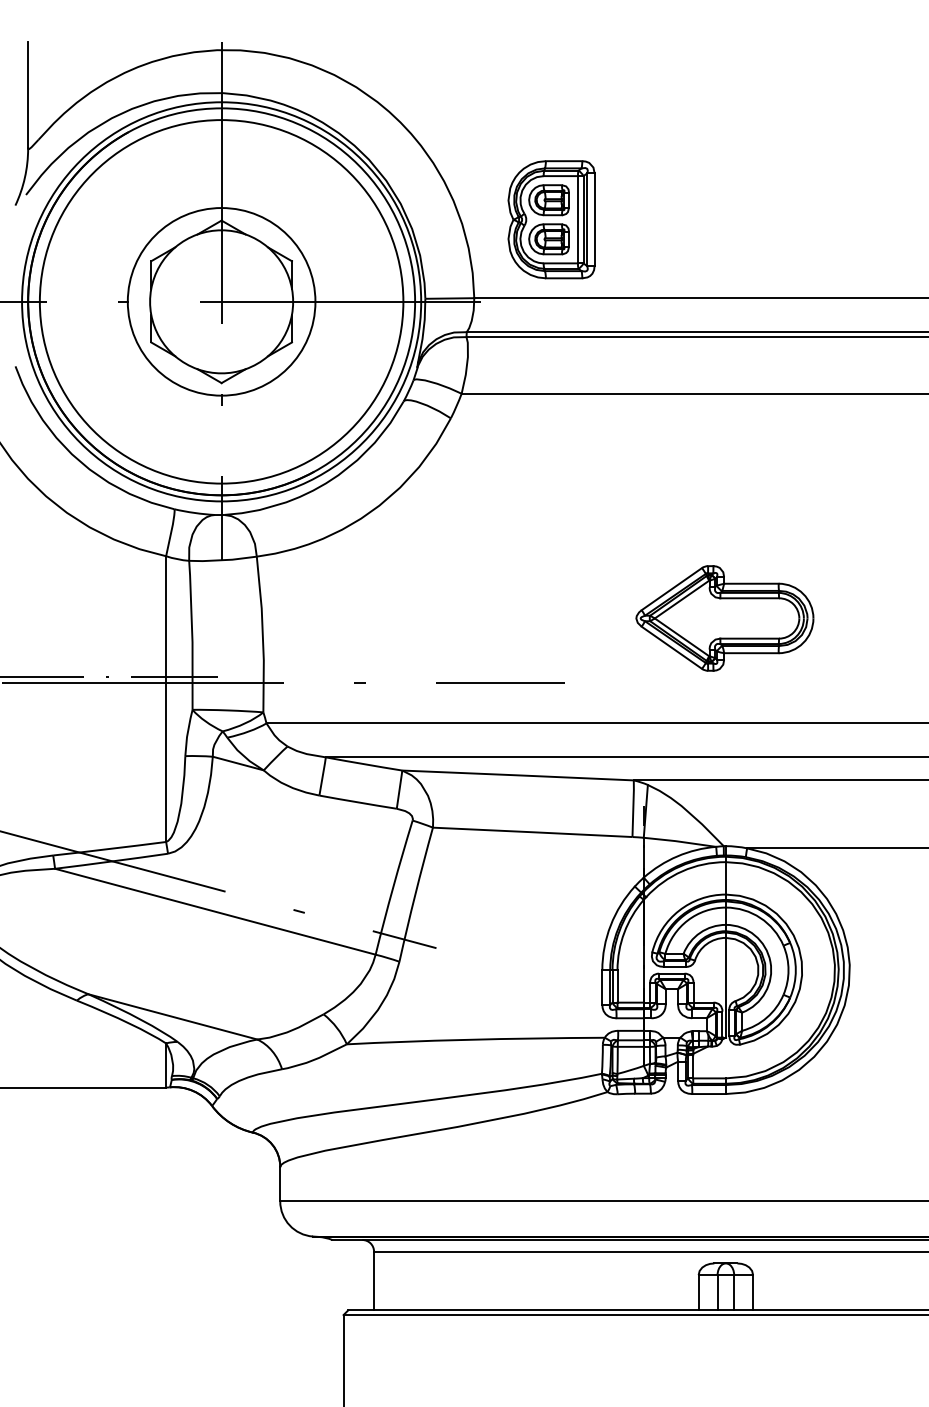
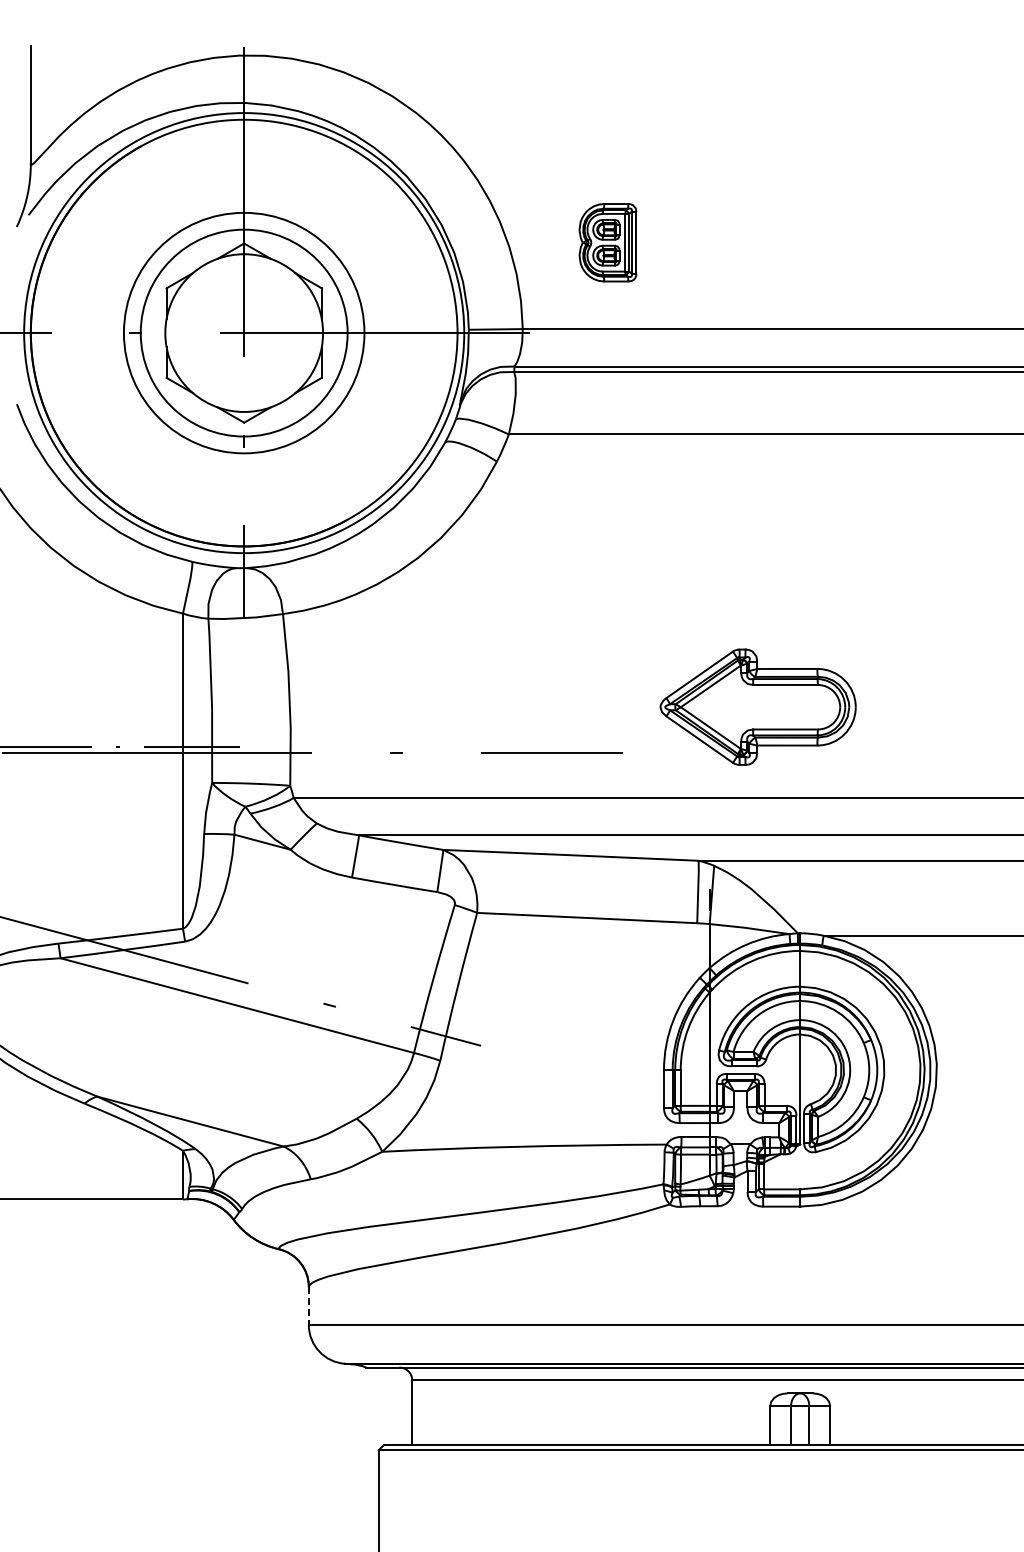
part: (551, 219) -> (607, 242), size x0.6
circle: (220, 301) -> (243, 332), size x0.6
part: (724, 617) -> (757, 706), moved
line: (279, 1184) -> (308, 1306), solid -> dashed

